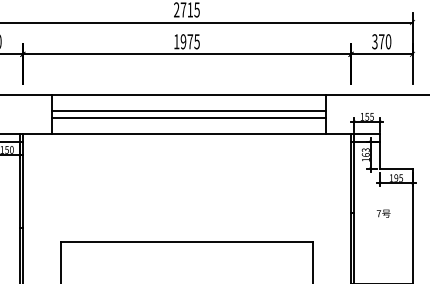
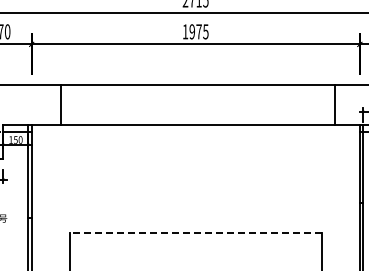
line: (188, 111) -> (197, 101), removed
line: (188, 117) -> (197, 107), removed
line: (186, 242) -> (195, 232), solid -> dashed

